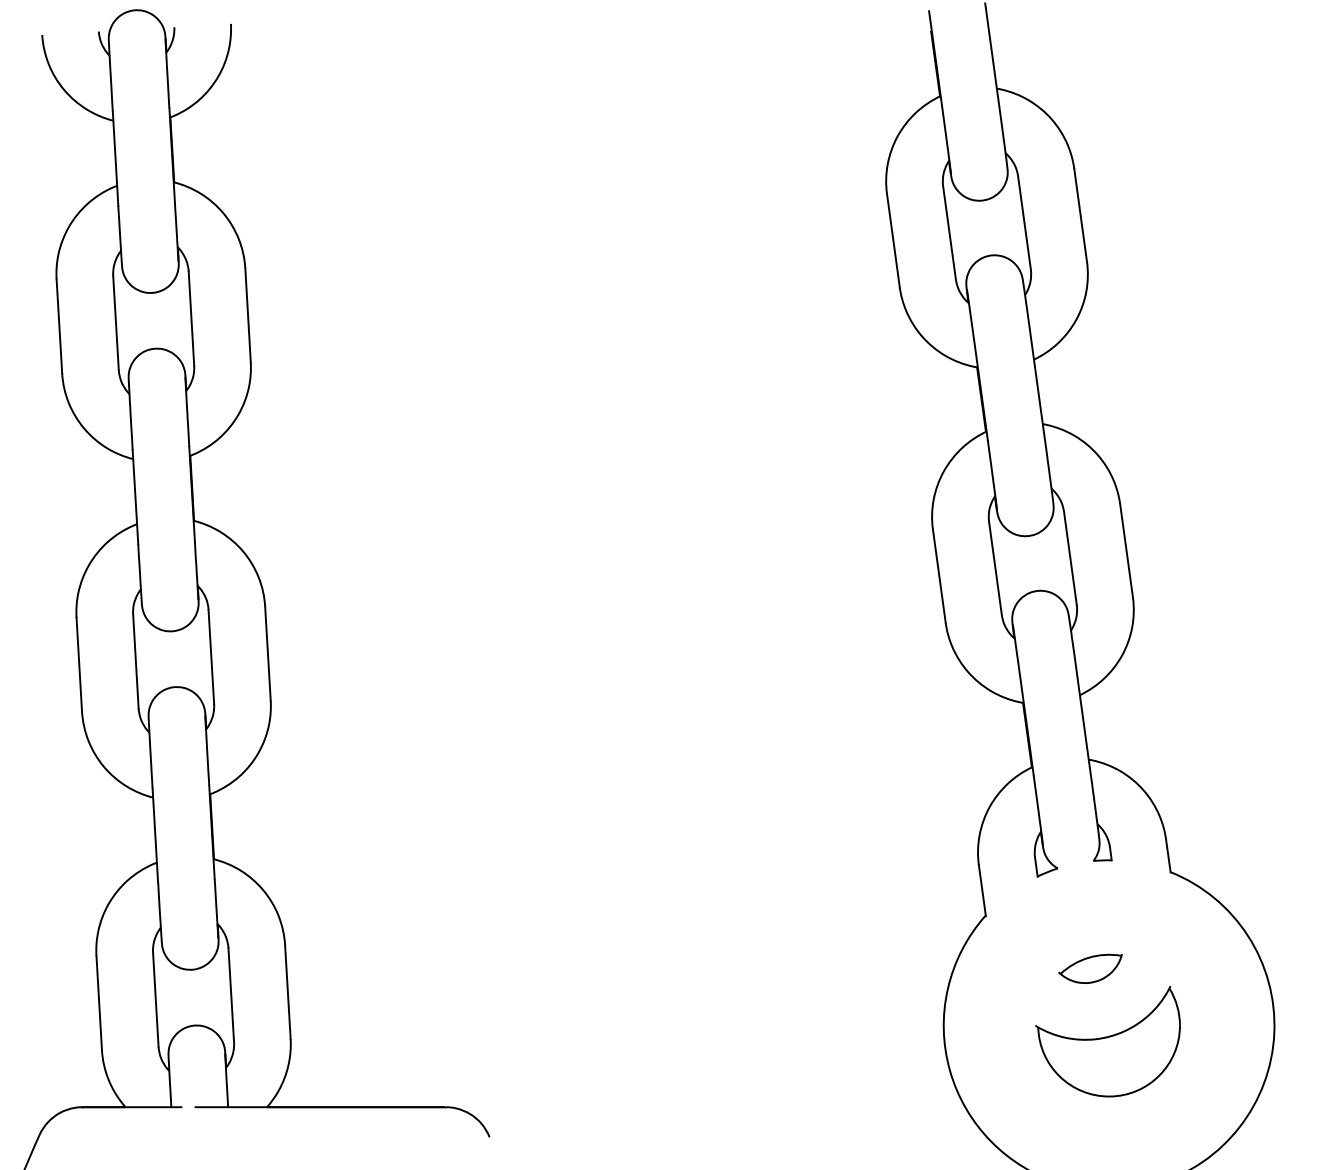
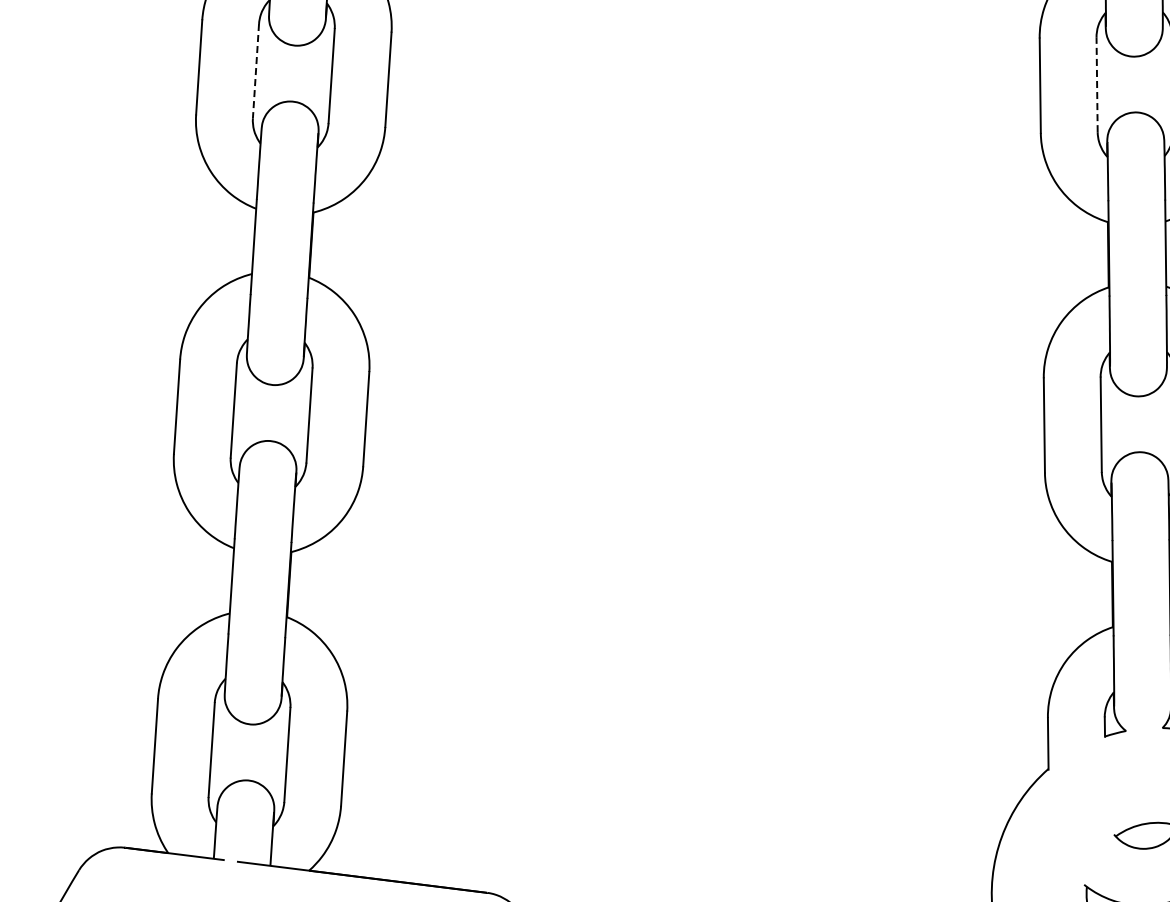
line: (949, 232) -> (1097, 84), solid -> dashed
line: (116, 323) -> (256, 71), solid -> dashed

